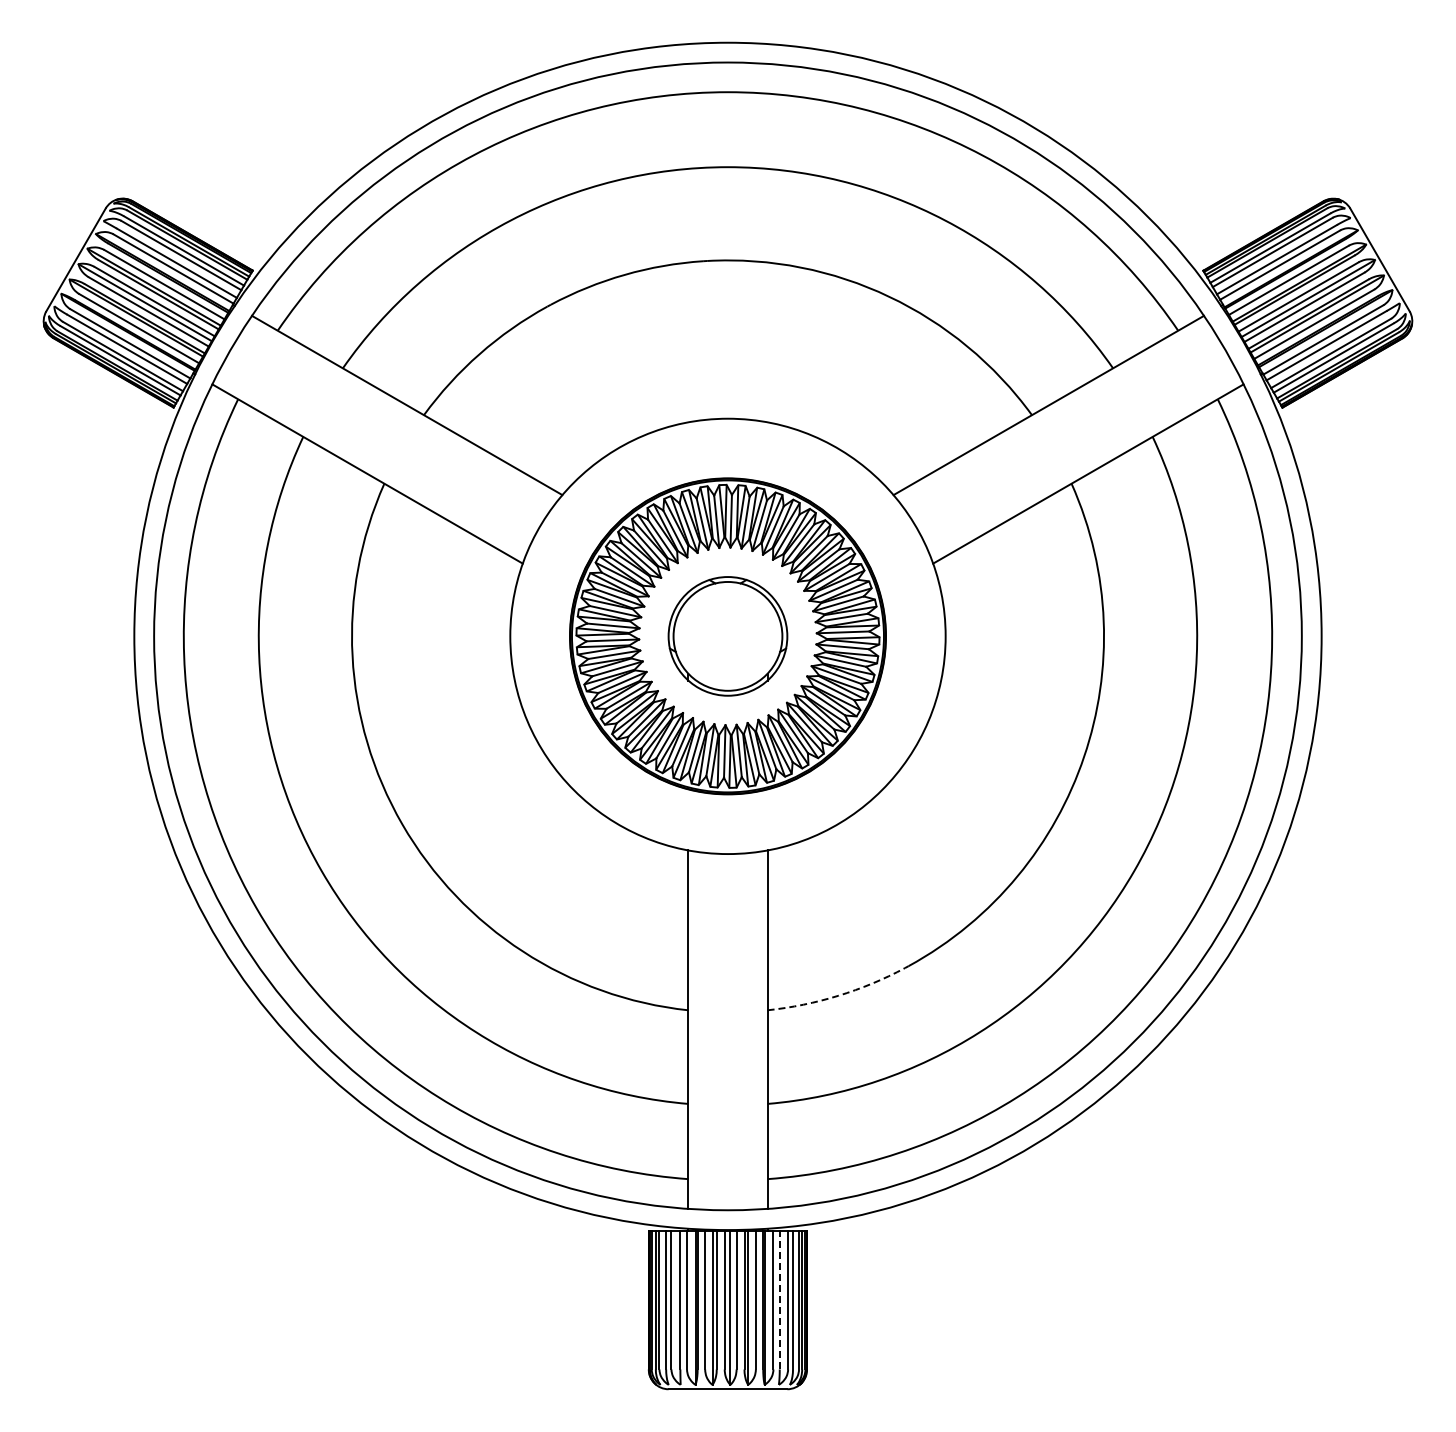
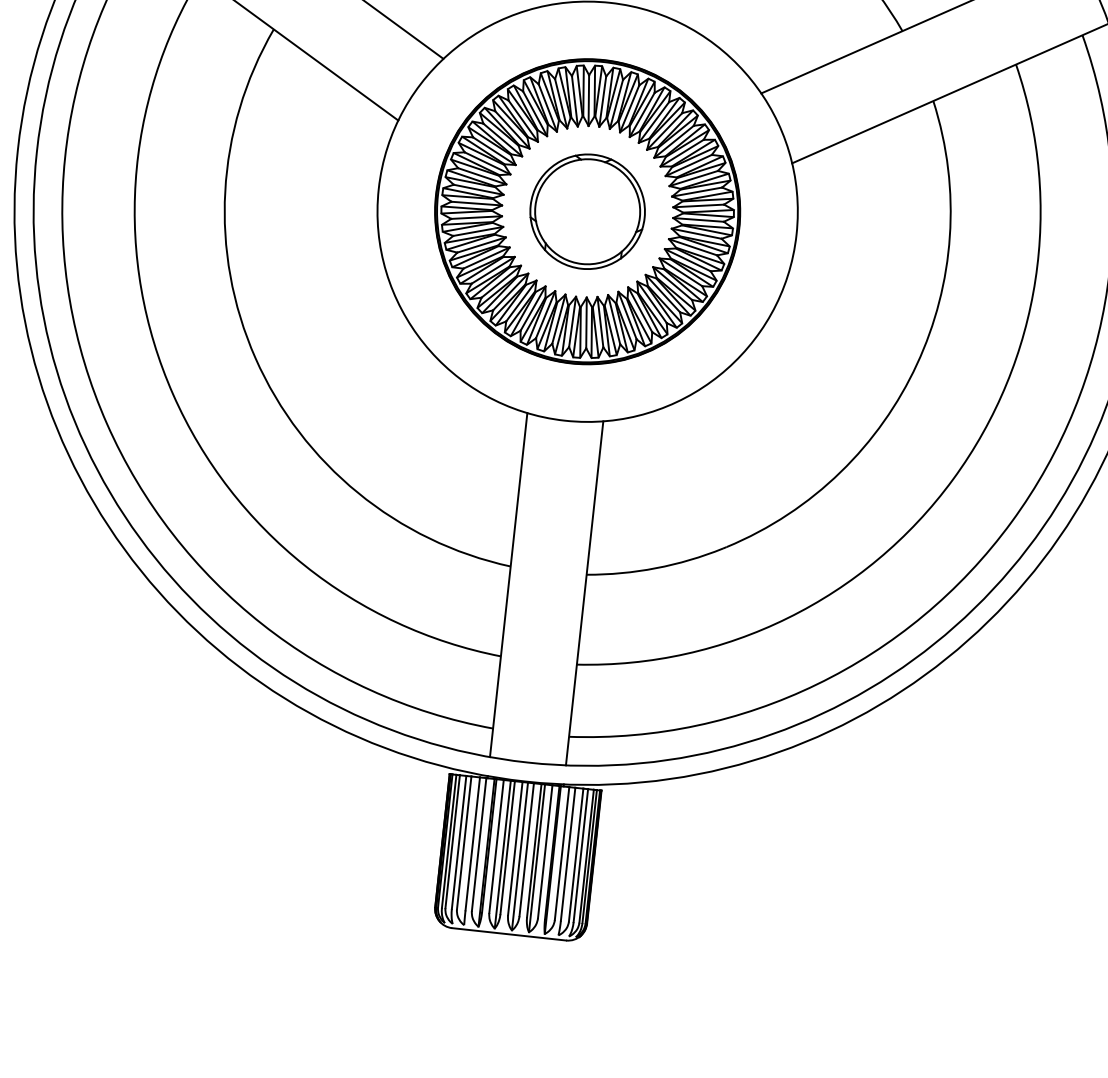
arc: (838, 995) -> (656, 567), dashed -> solid
line: (779, 1299) -> (567, 853), dashed -> solid

